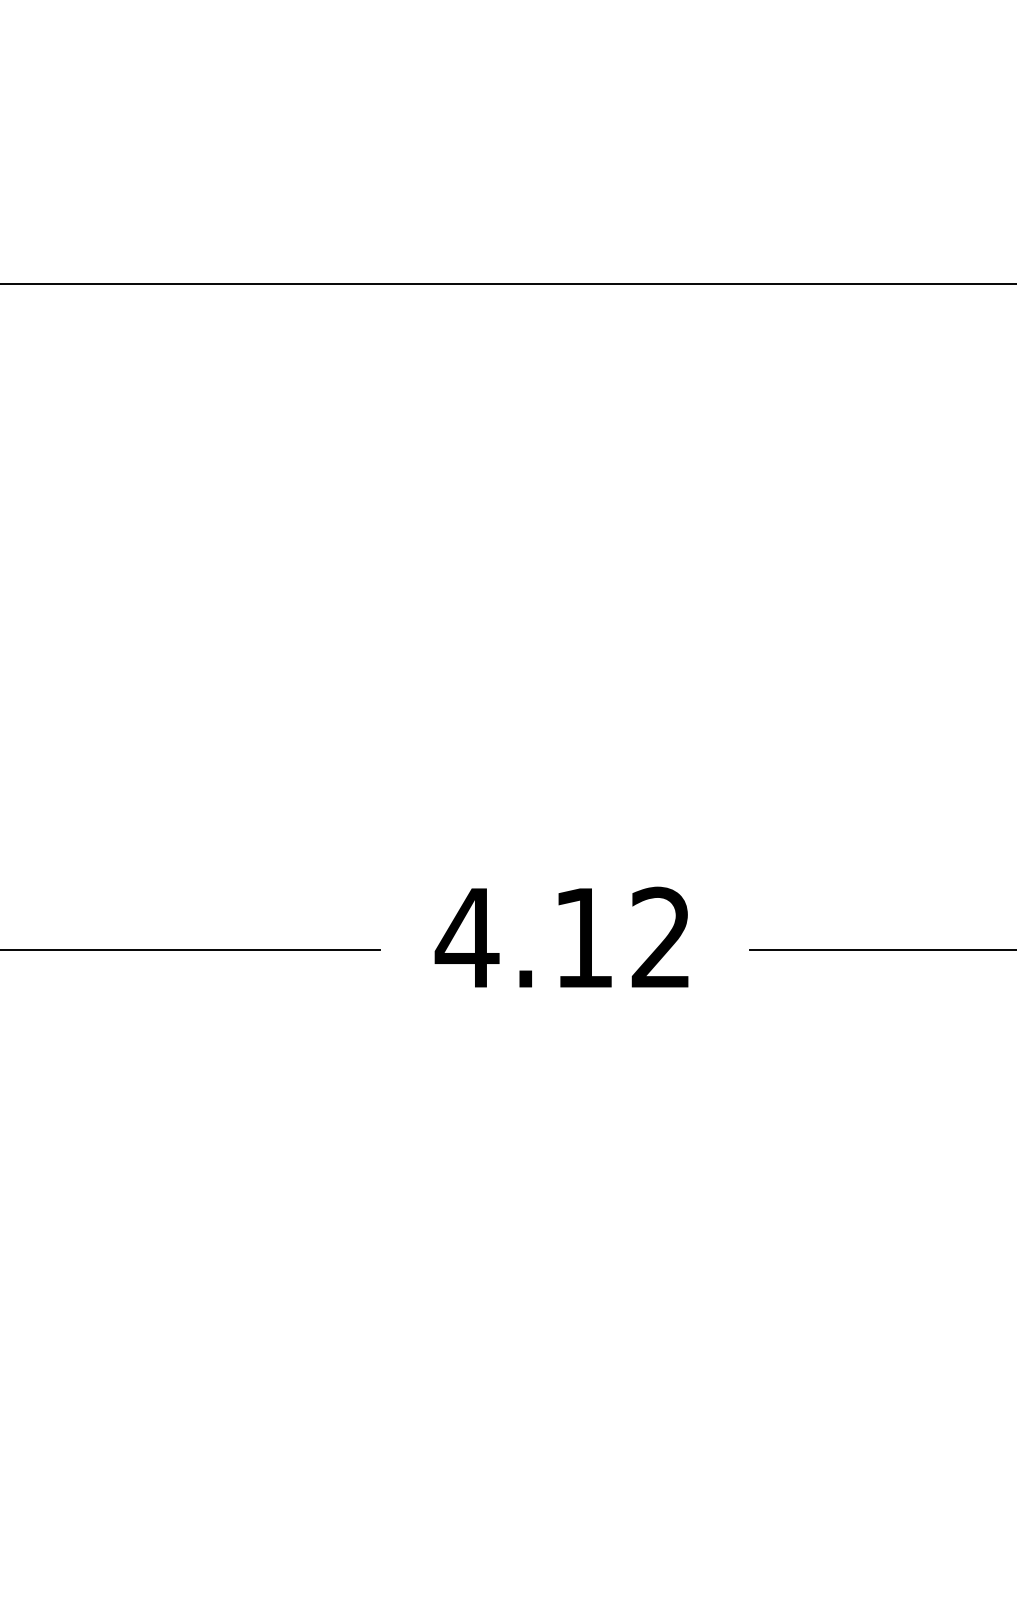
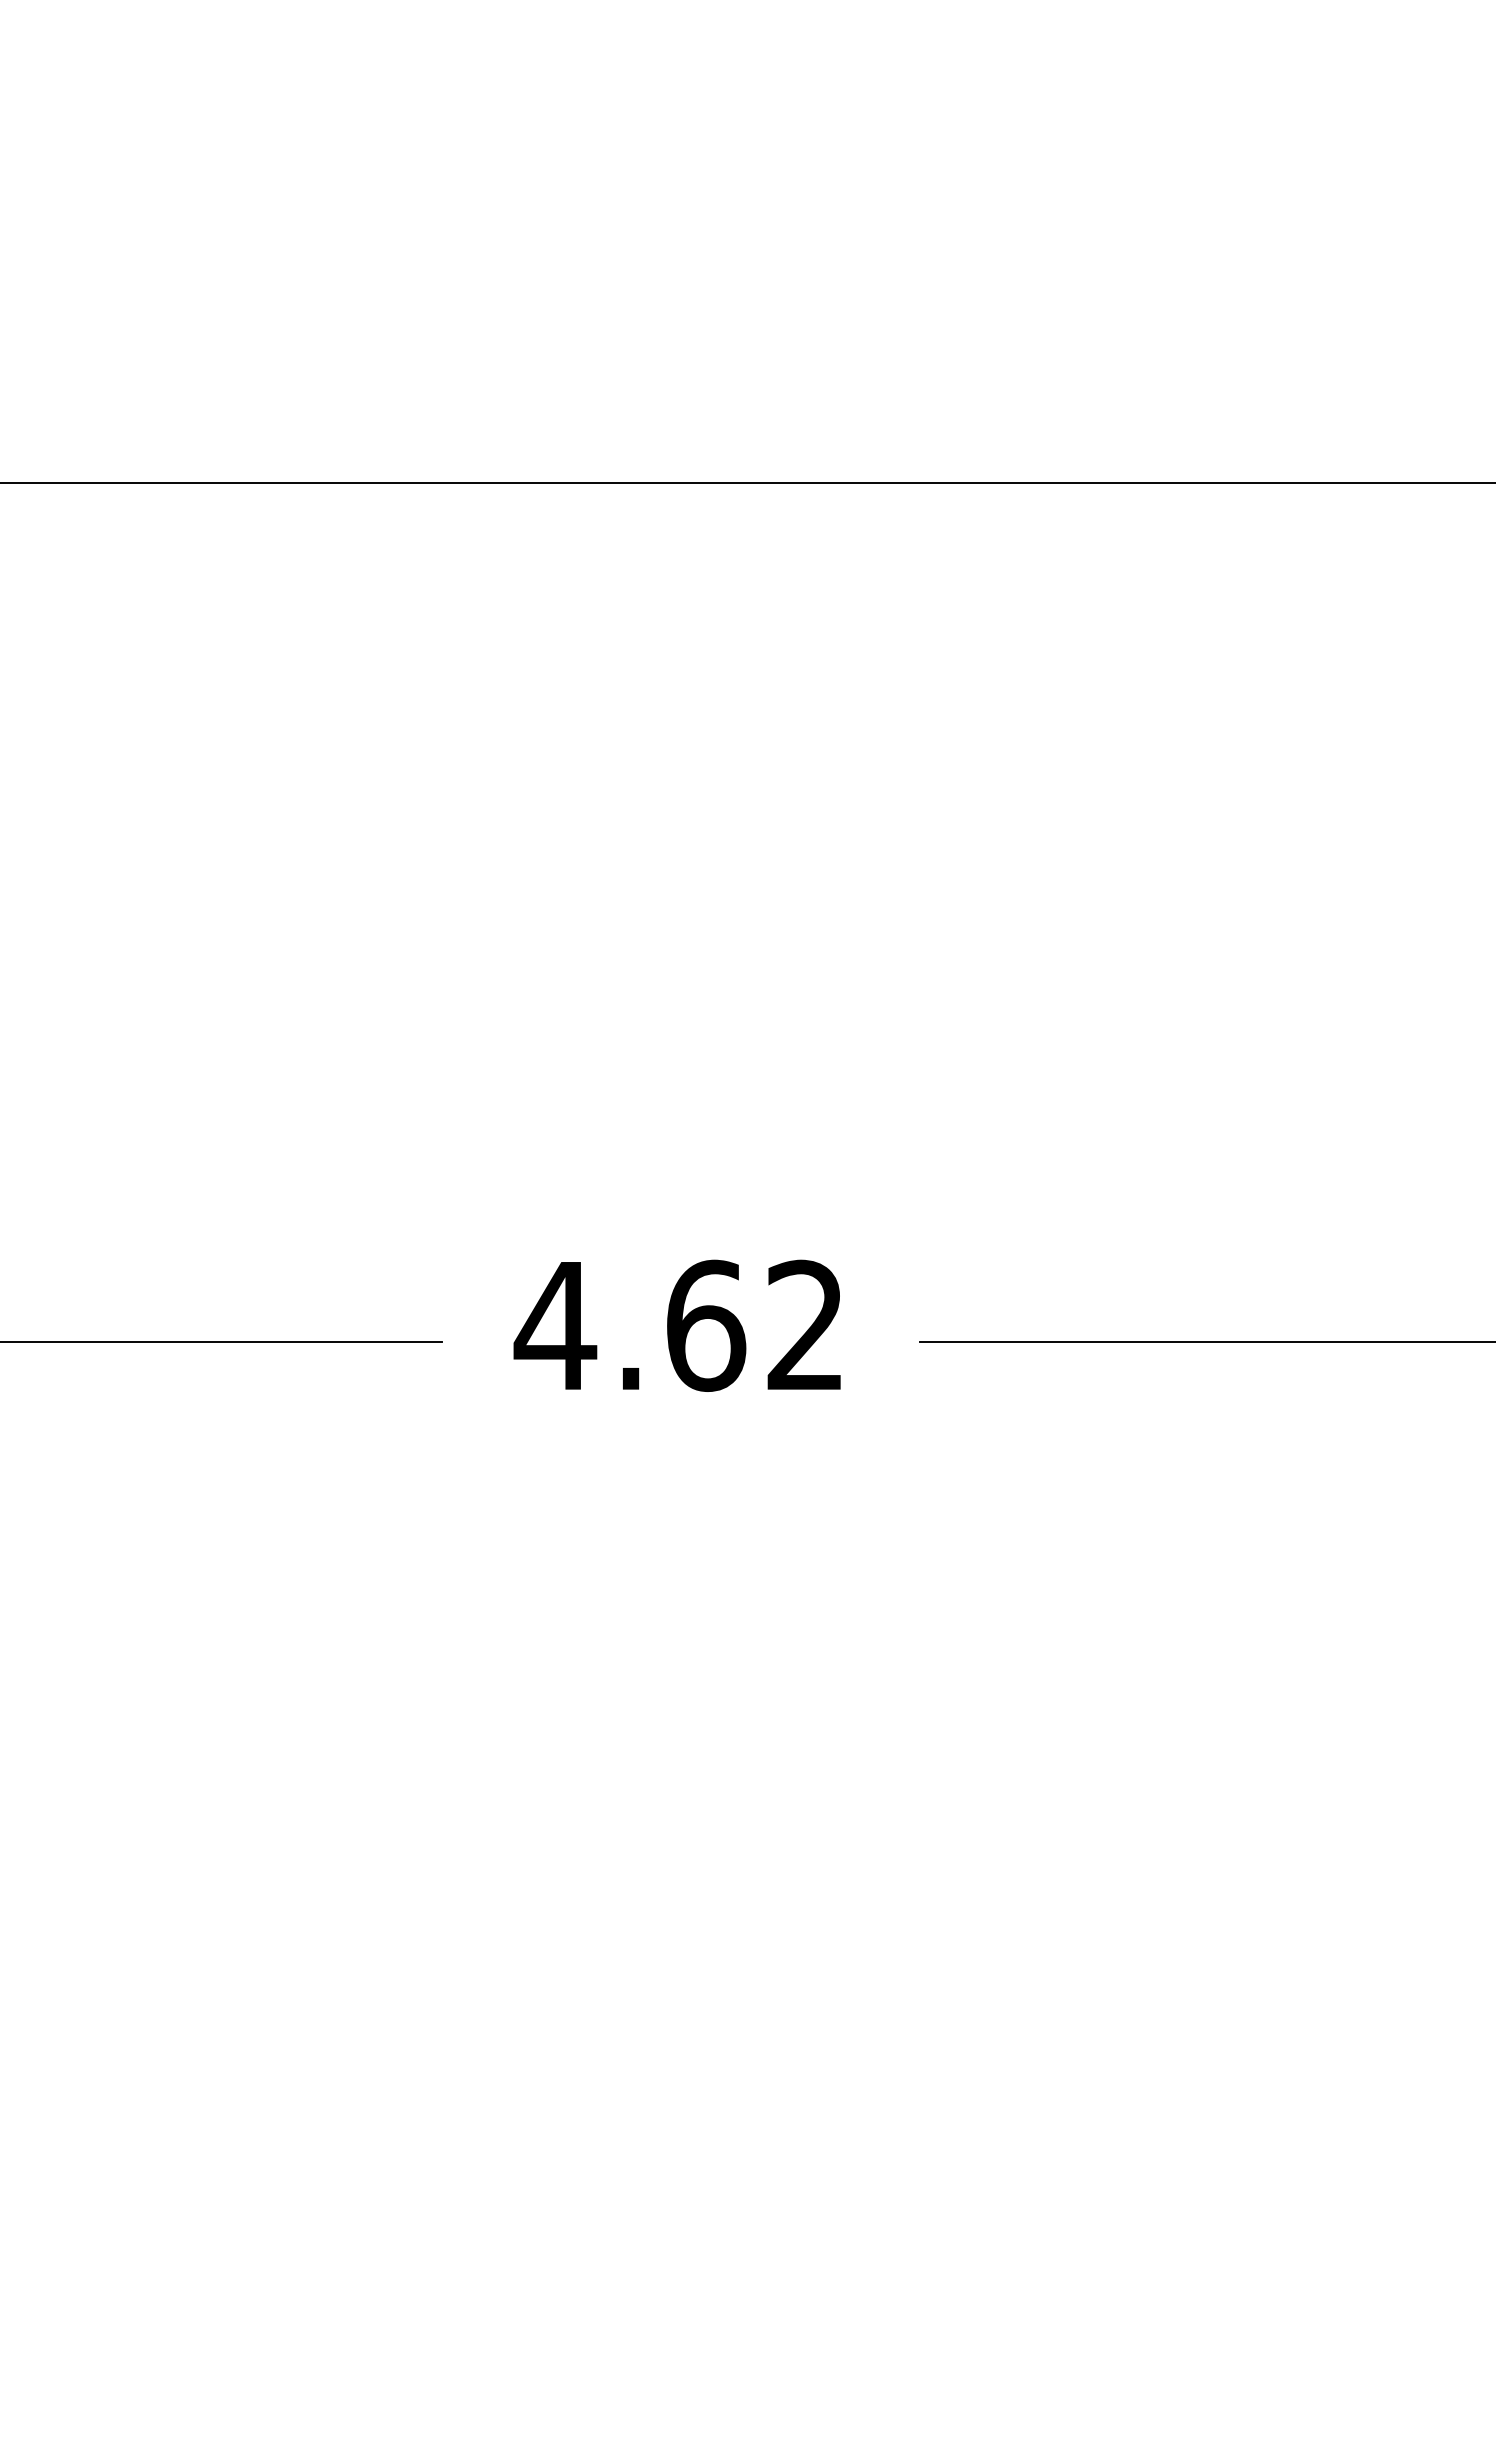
text: (584, 937) -> (706, 1325), 4.12 -> 4.62

